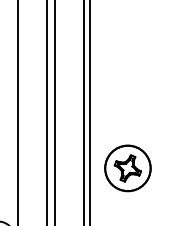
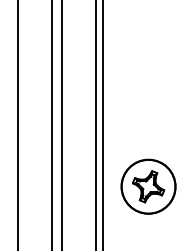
part: (127, 168) -> (148, 186), moved

